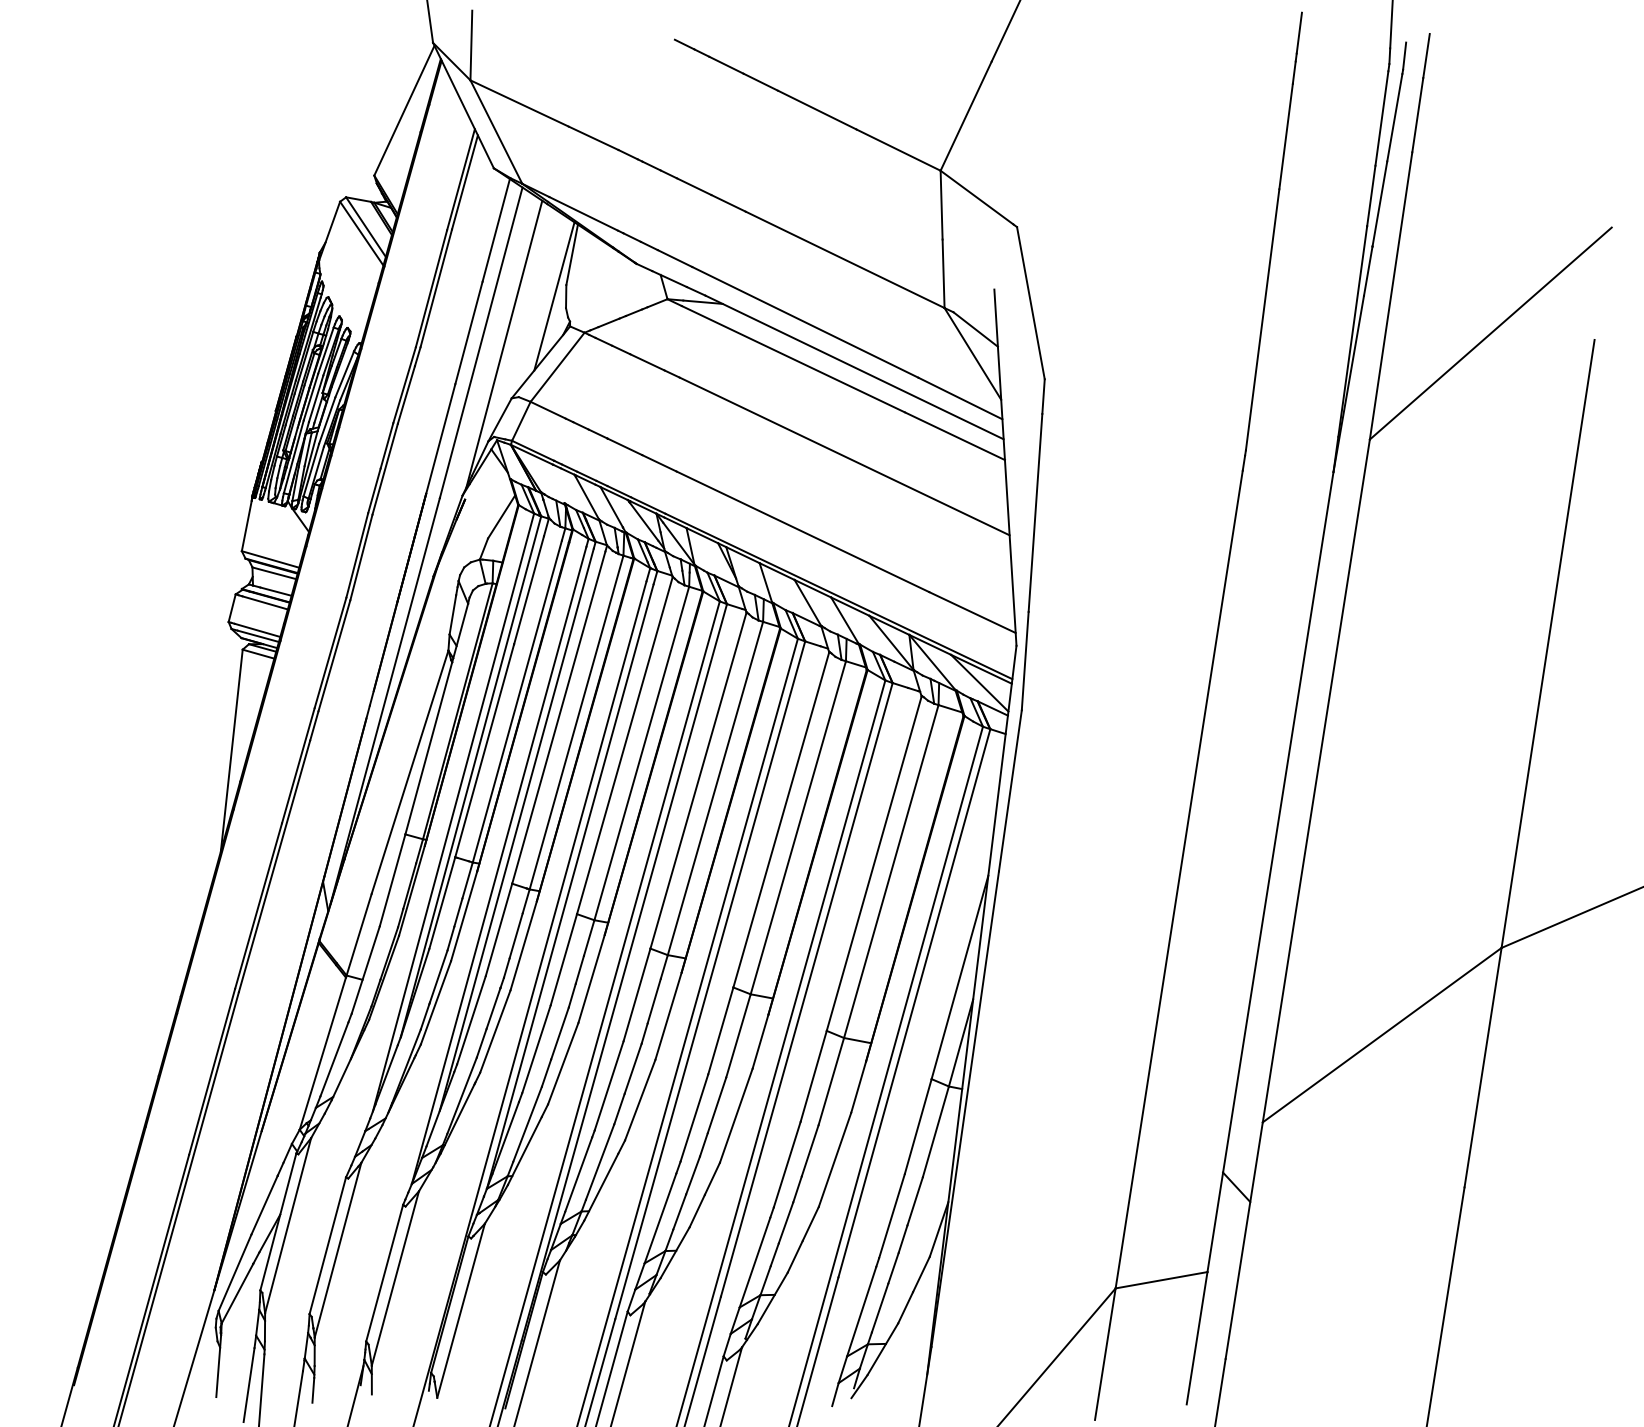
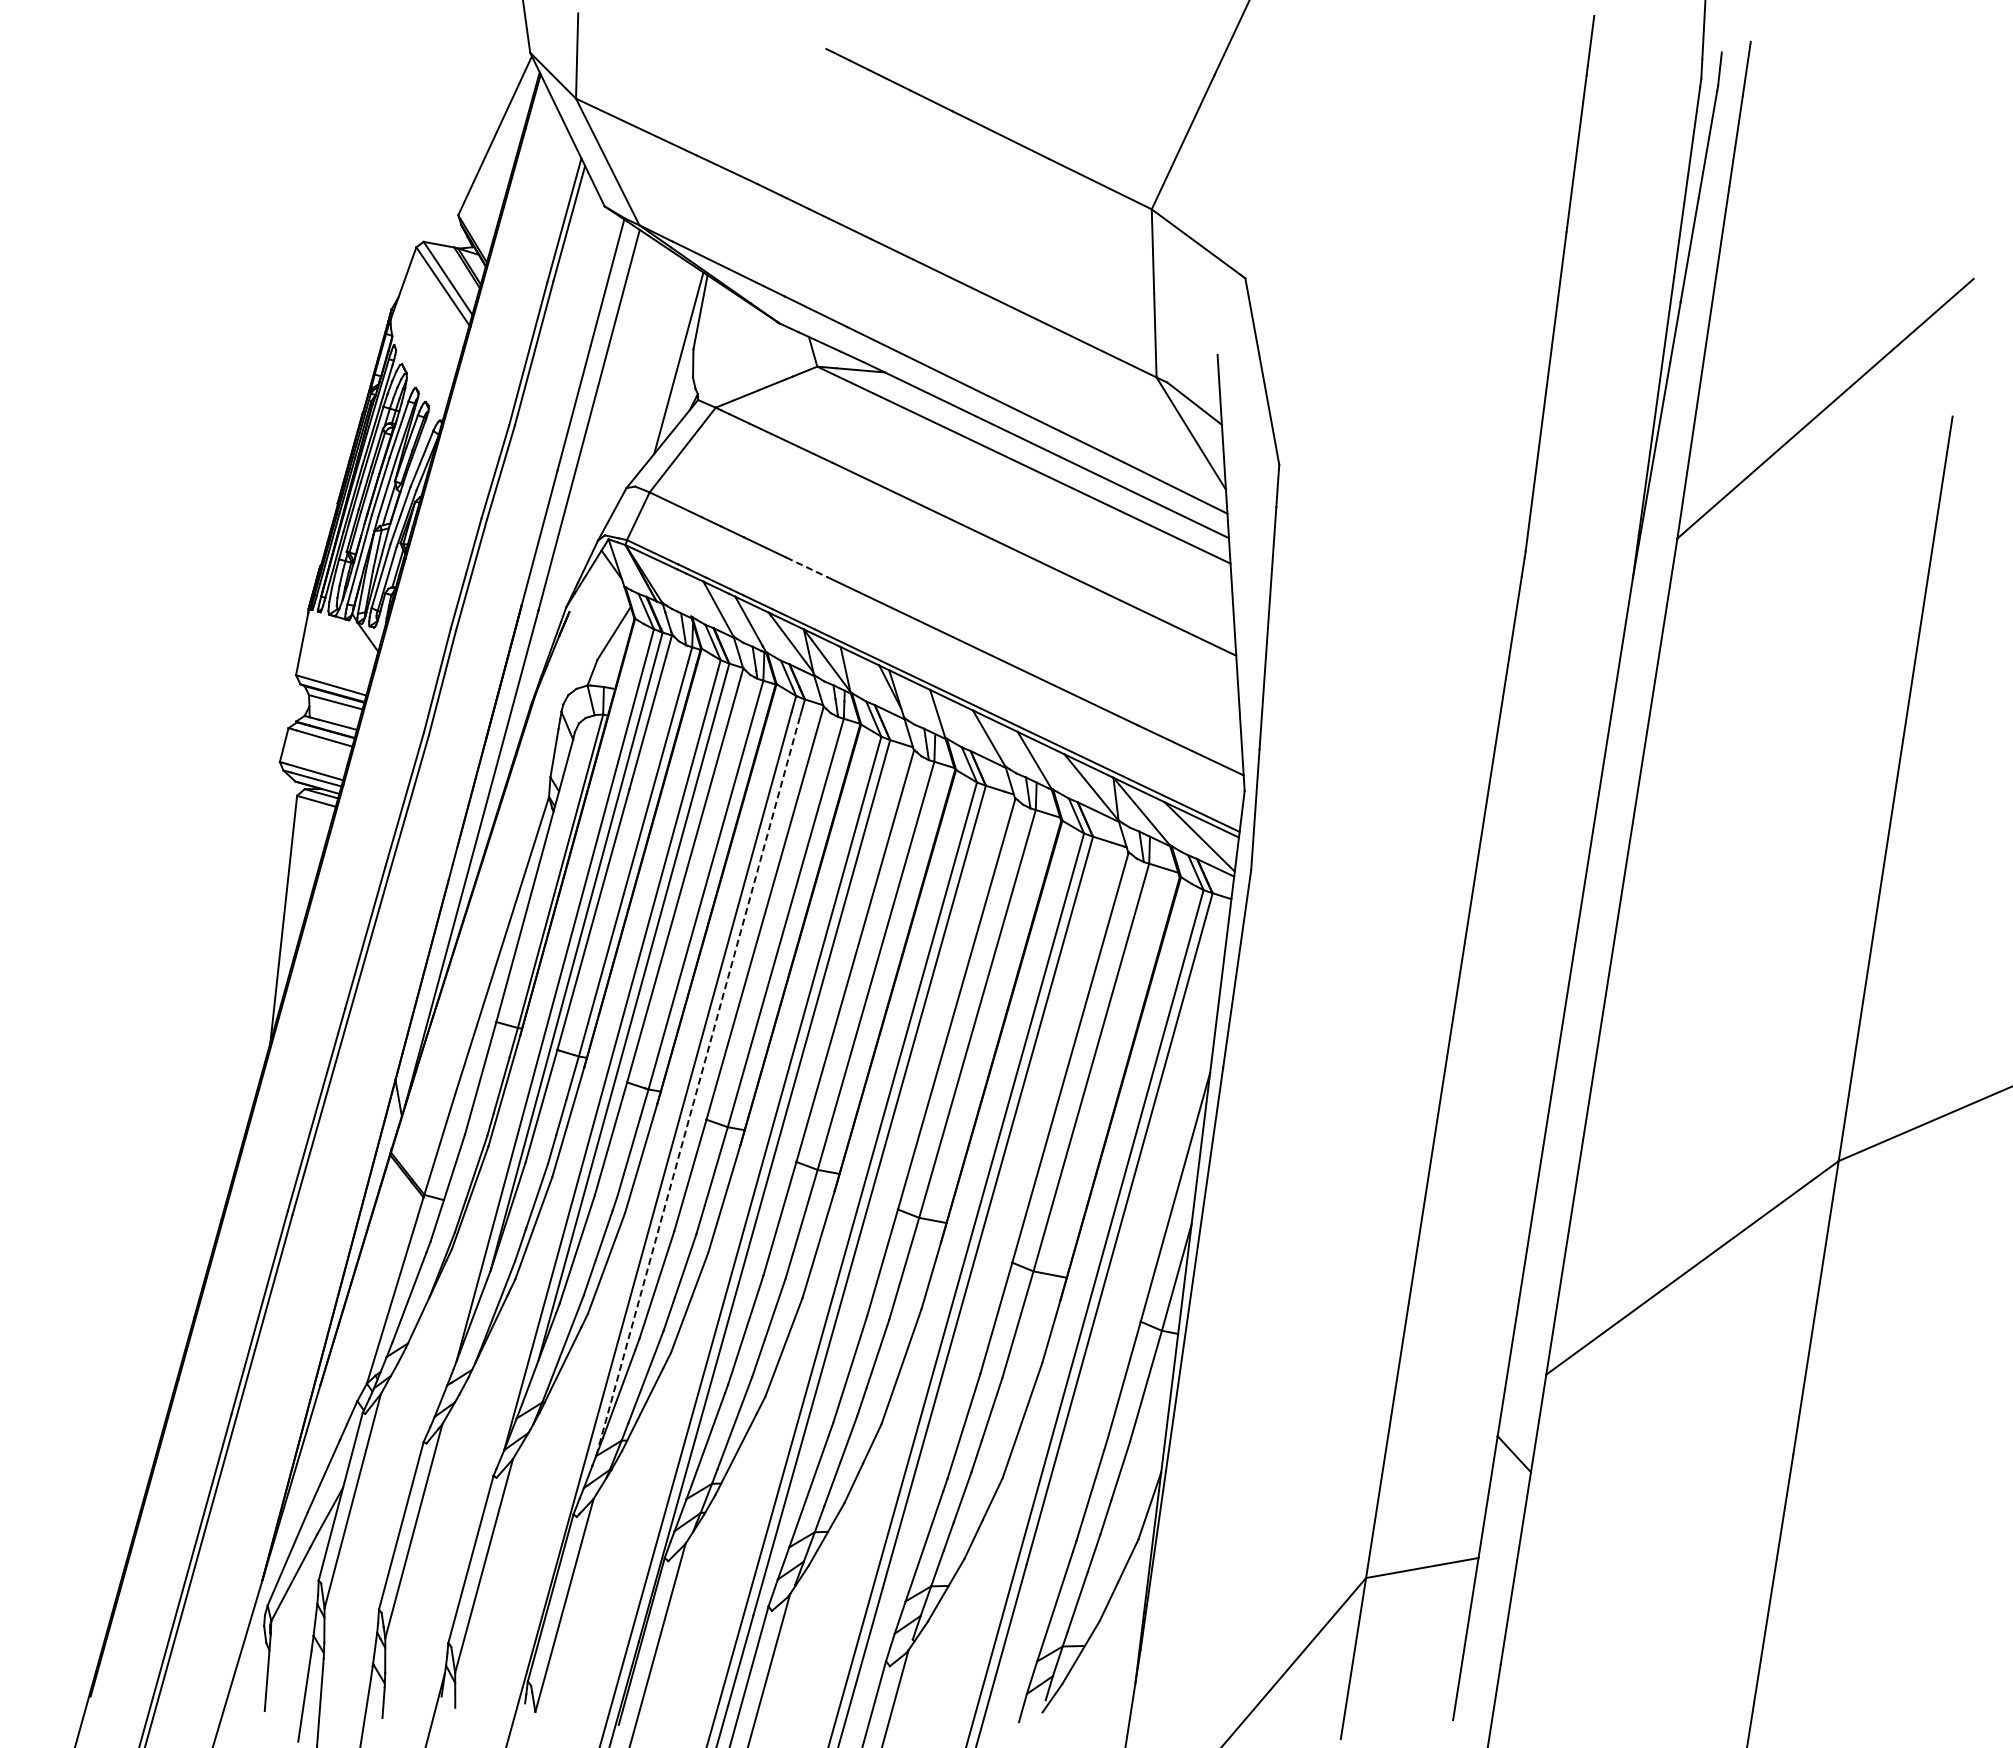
line: (504, 343) -> (617, 421), removed
line: (659, 463) -> (807, 567), solid -> dashed
line: (570, 886) -> (698, 1085), solid -> dashed

